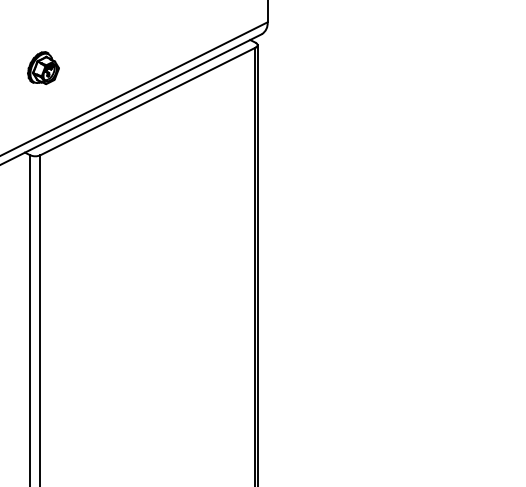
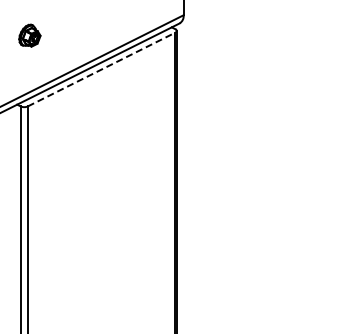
part: (42, 67) -> (29, 35), moved
line: (149, 101) -> (102, 69), solid -> dashed

